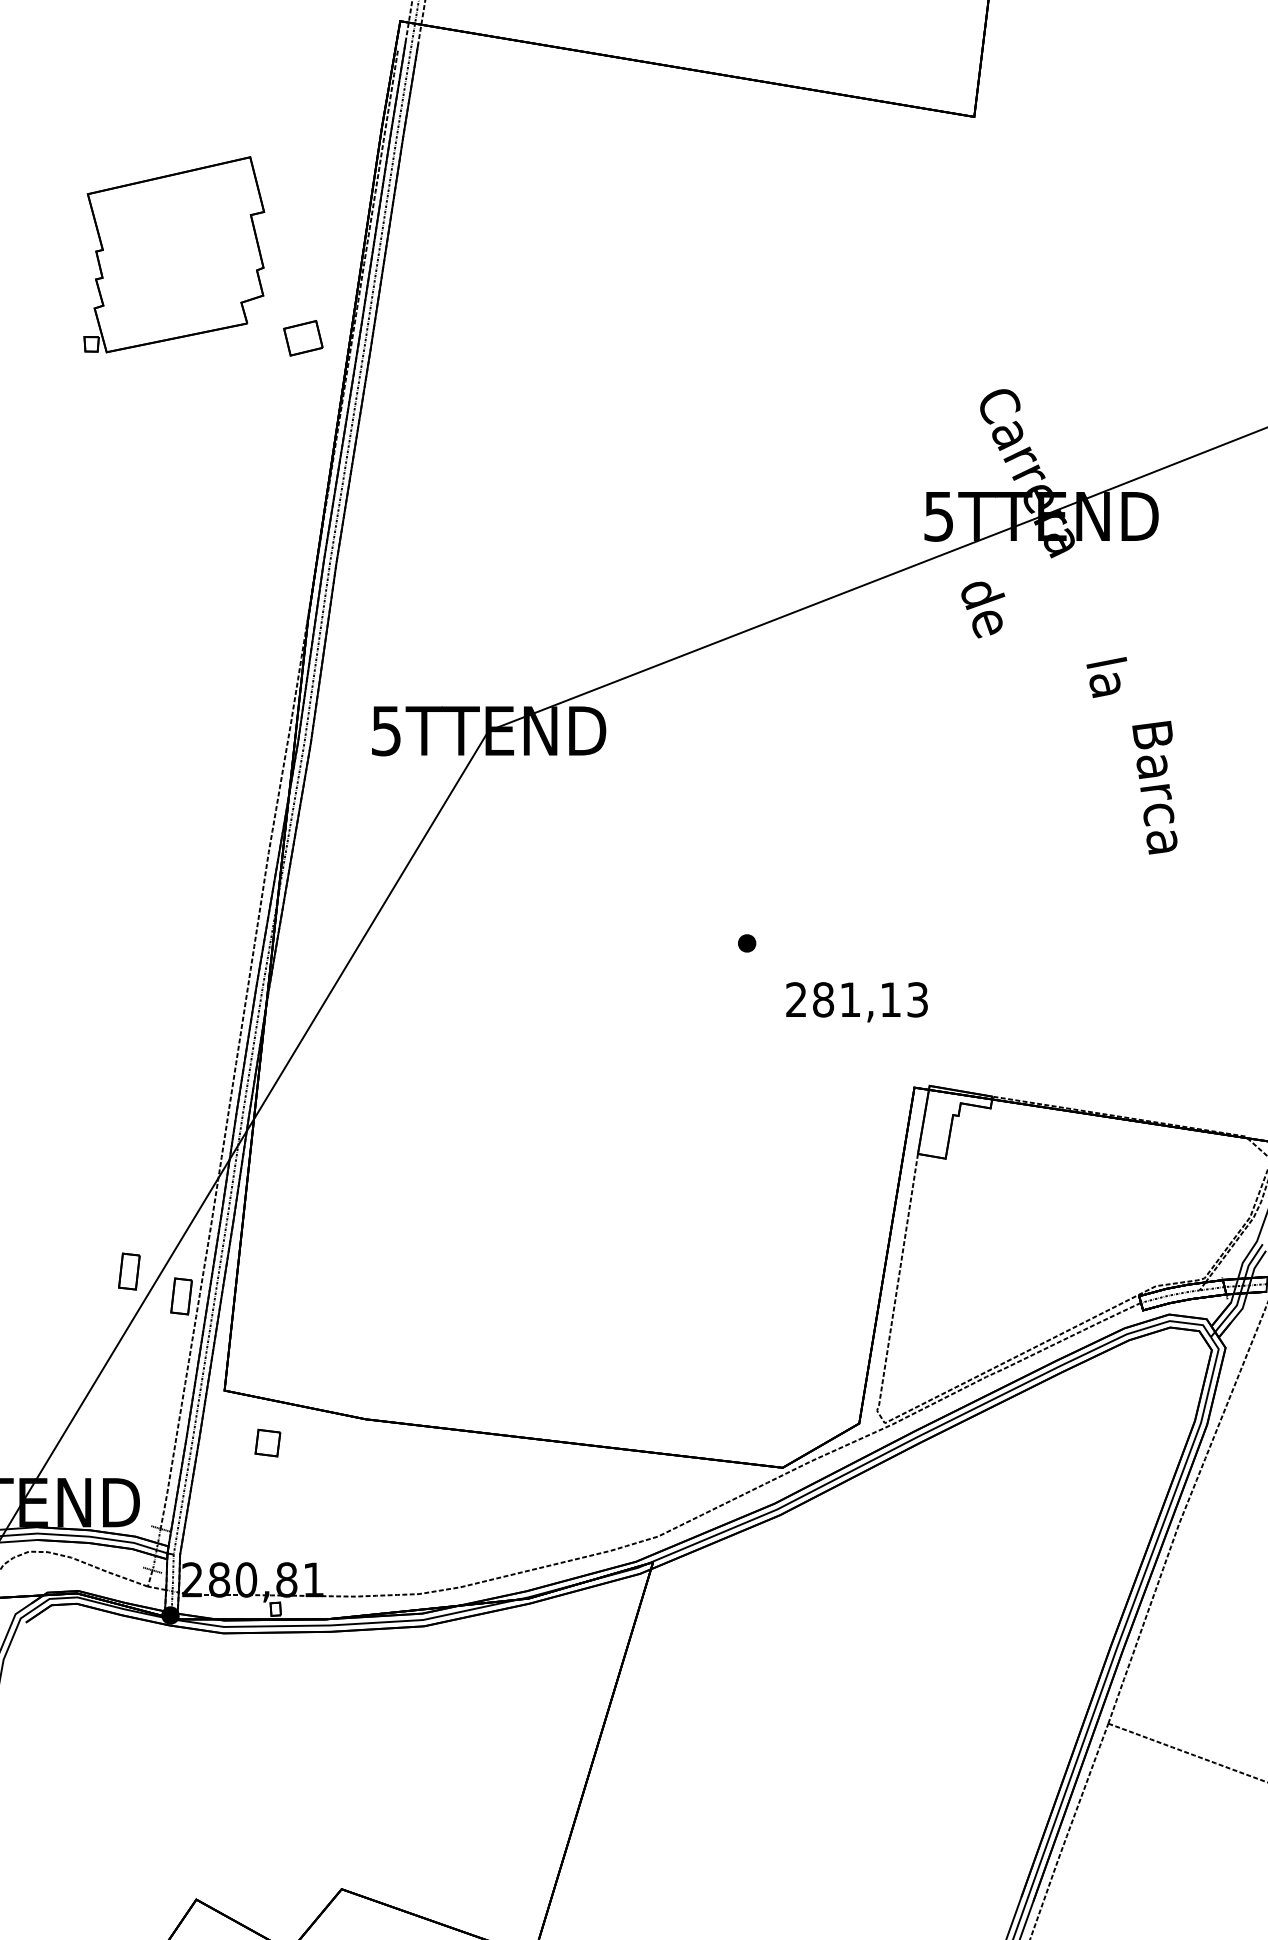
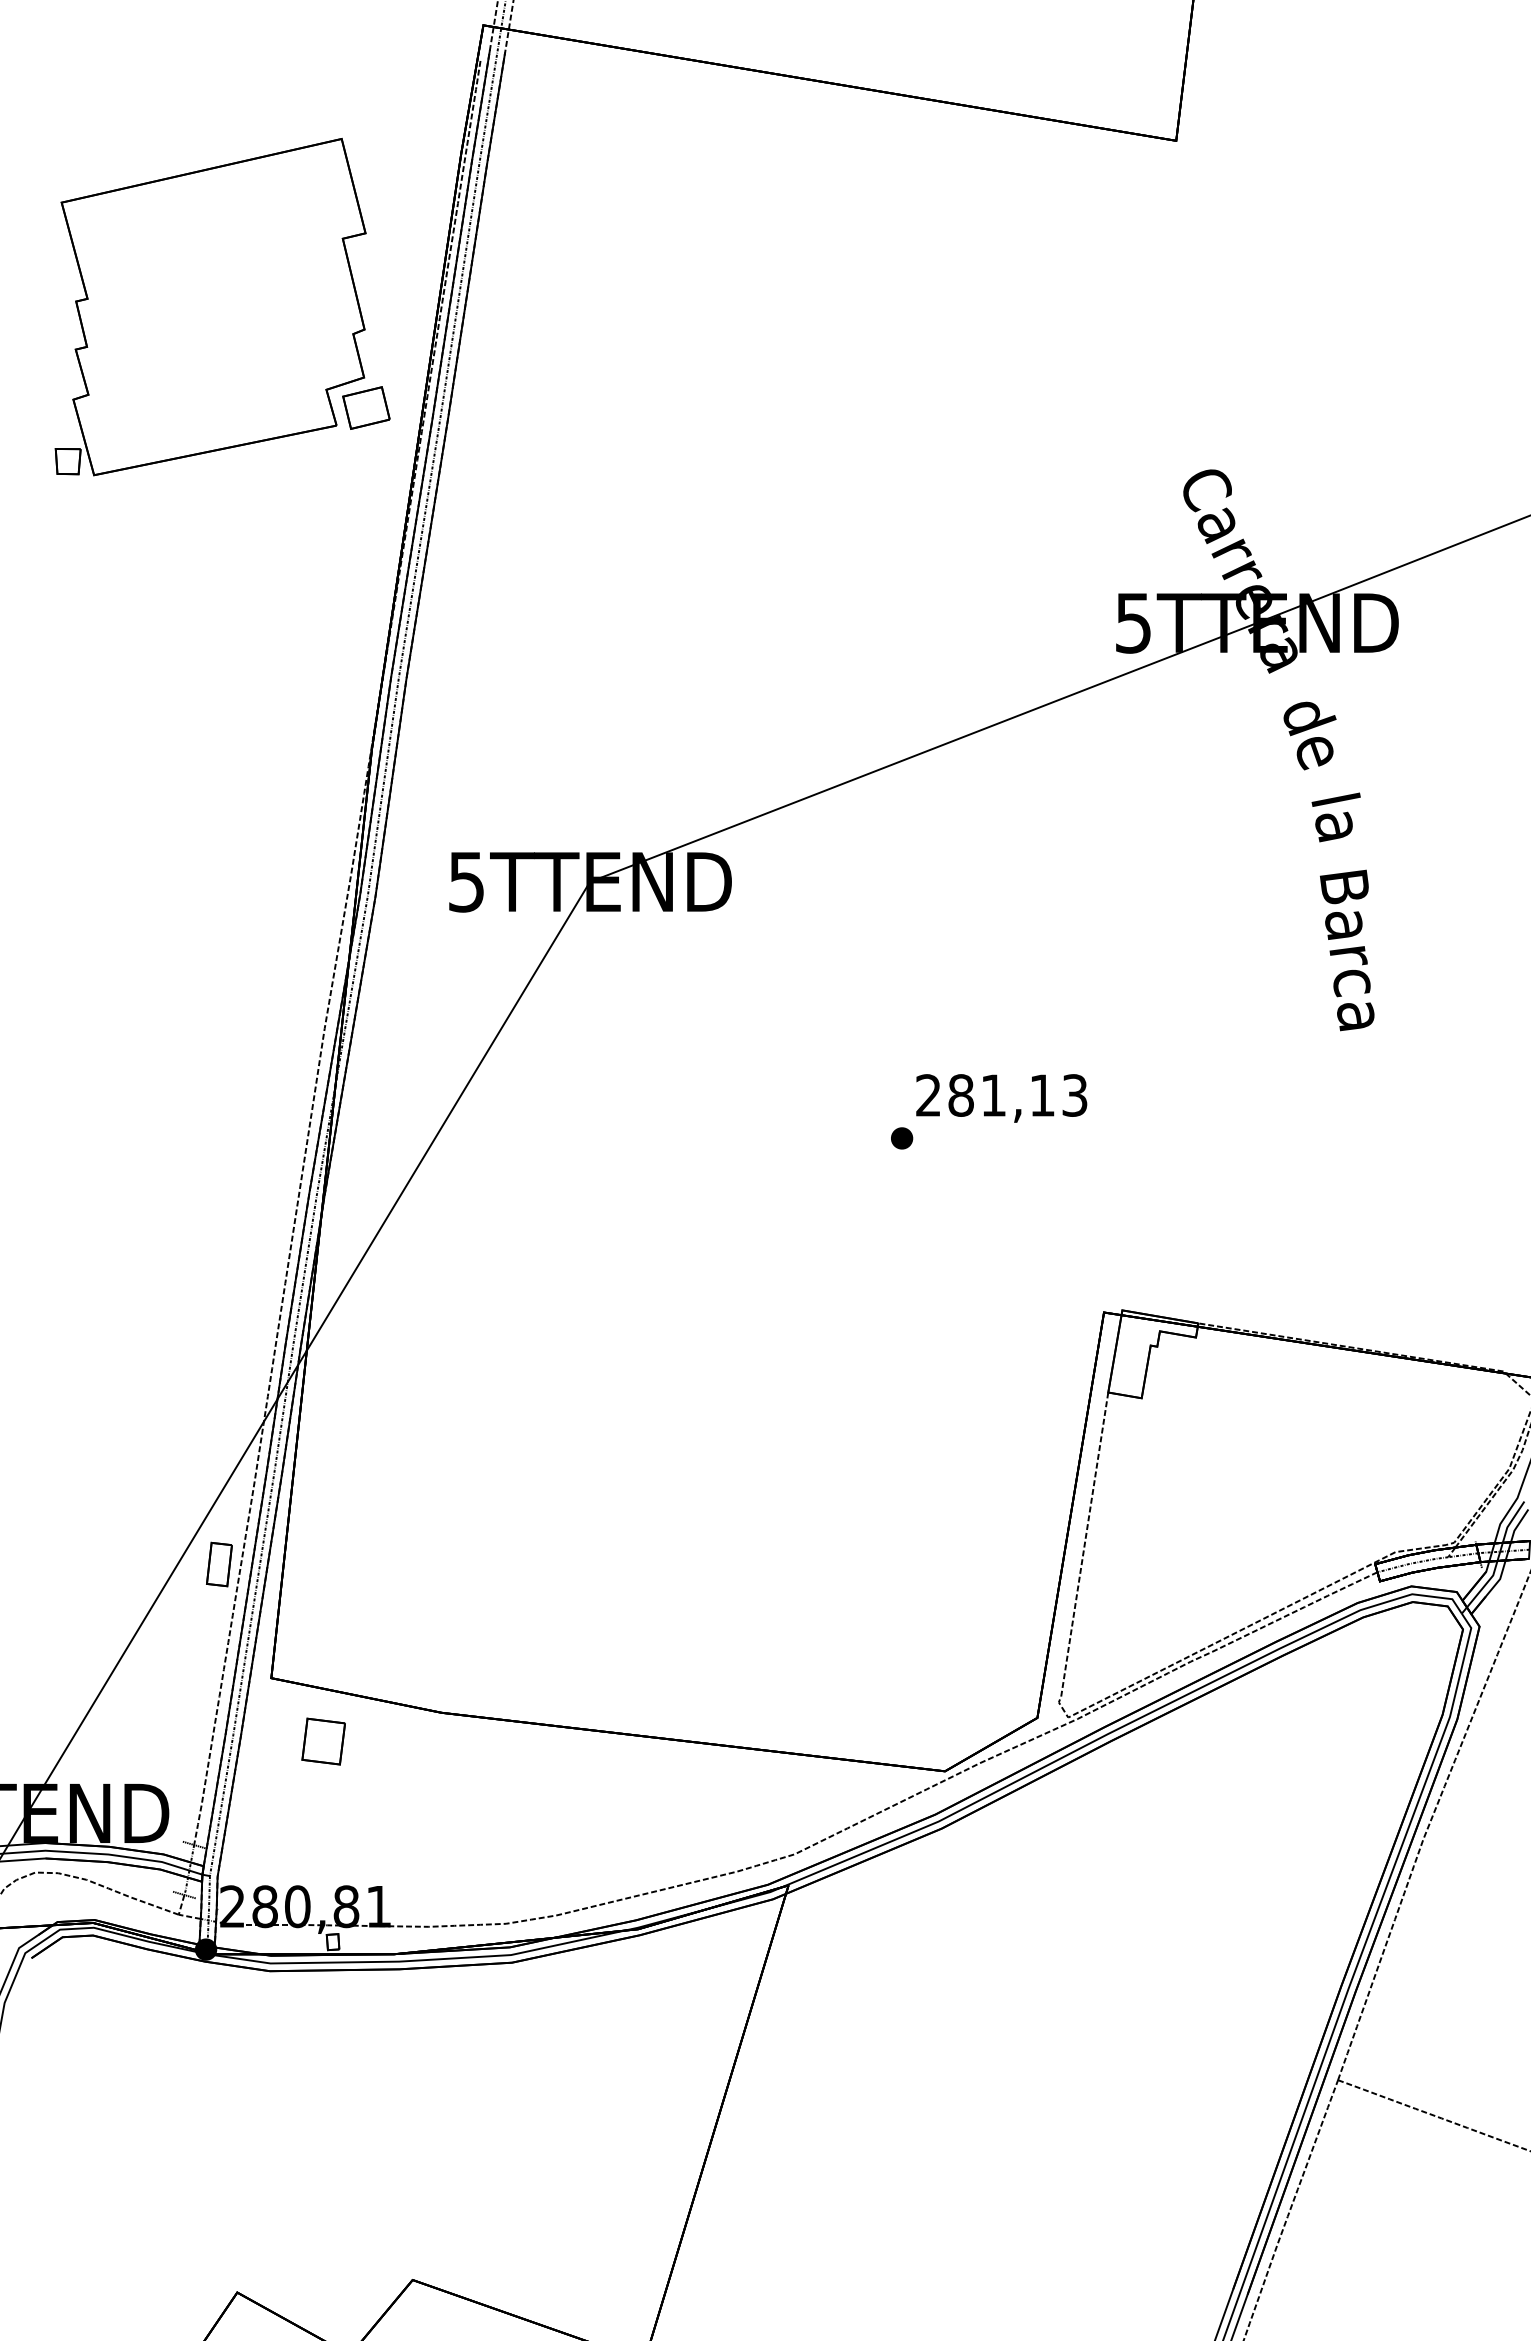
part: (174, 255) -> (210, 307), size x1.43
text: (982, 609) -> (1309, 735), moved
text: (1155, 787) -> (1347, 950), moved
text: (856, 1002) -> (1001, 1098), moved
part: (129, 1271) -> (156, 1534), removed
part: (267, 1443) -> (323, 1741), size x1.43

